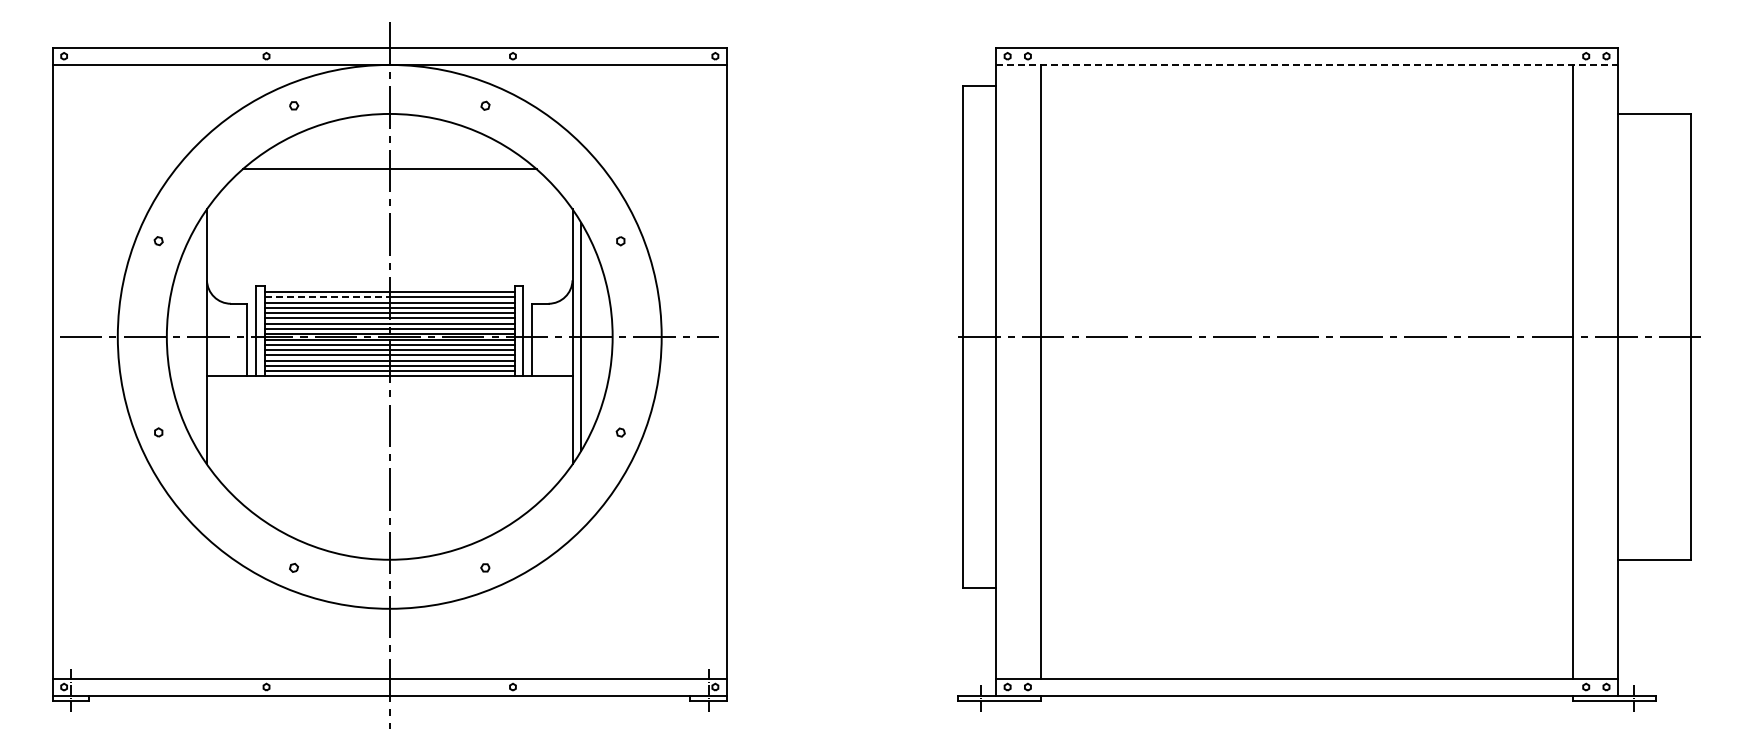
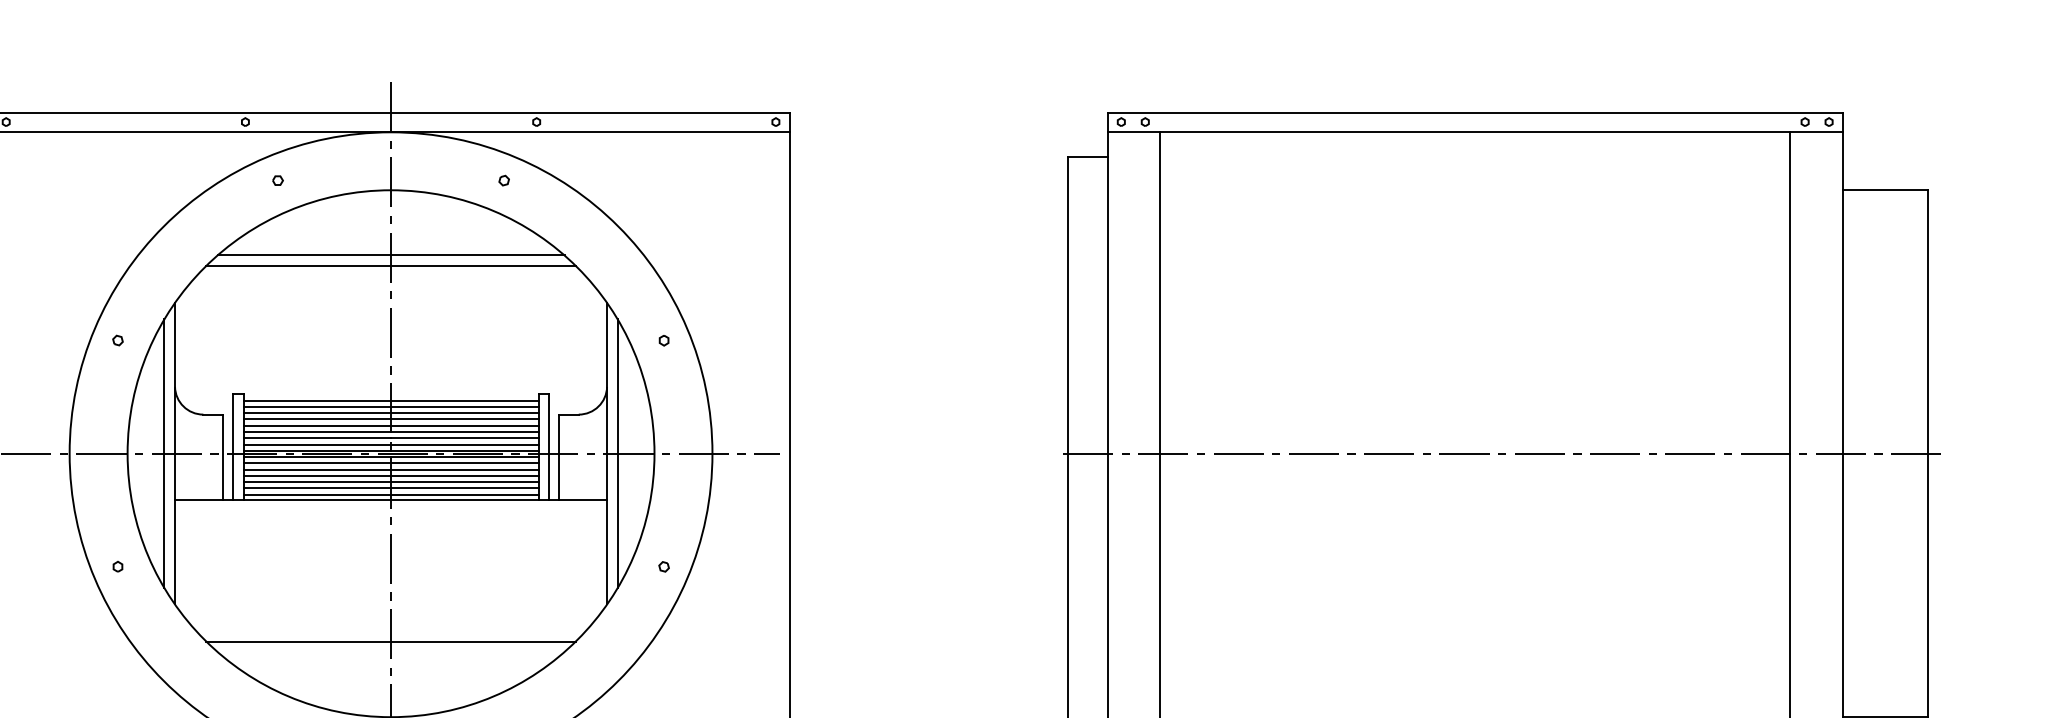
line: (1307, 64) -> (1475, 131), dashed -> solid
line: (389, 177) -> (390, 265), added
line: (327, 297) -> (317, 407), dashed -> solid
line: (198, 336) -> (165, 453), added
line: (389, 495) -> (390, 641), added

